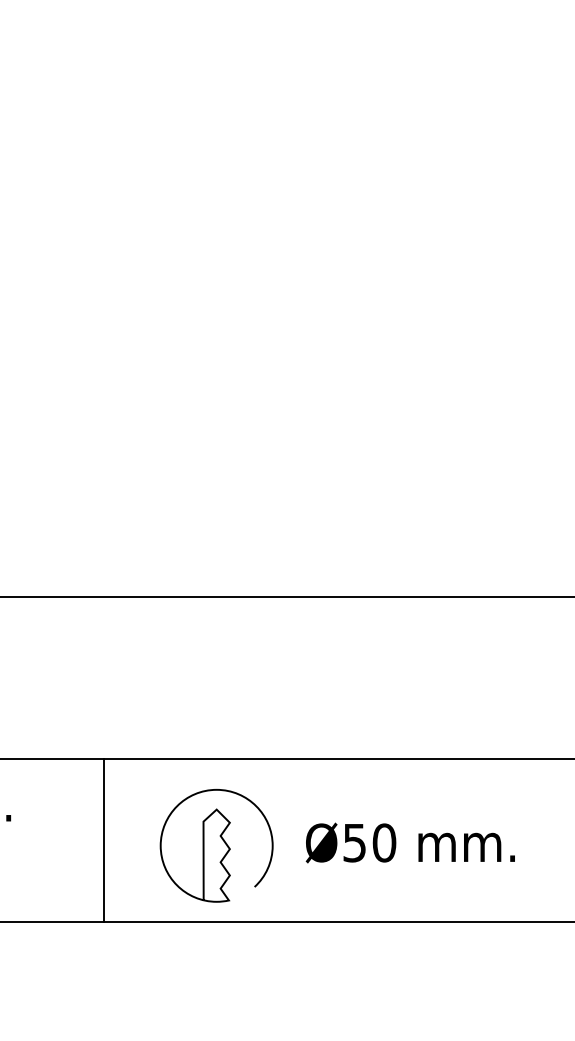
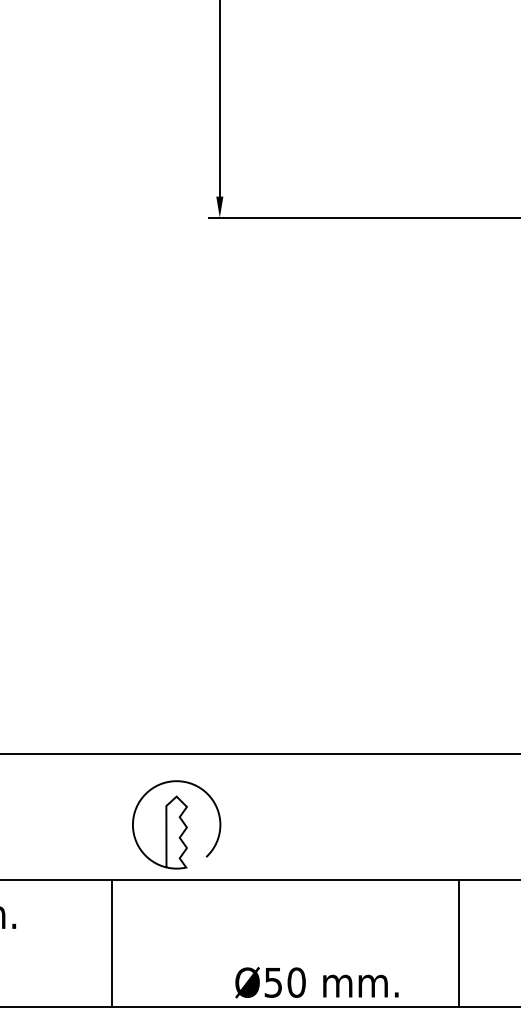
line: (103, 840) -> (112, 943), moved
curve: (221, 840) -> (180, 820), moved
text: (409, 842) -> (316, 982), moved

